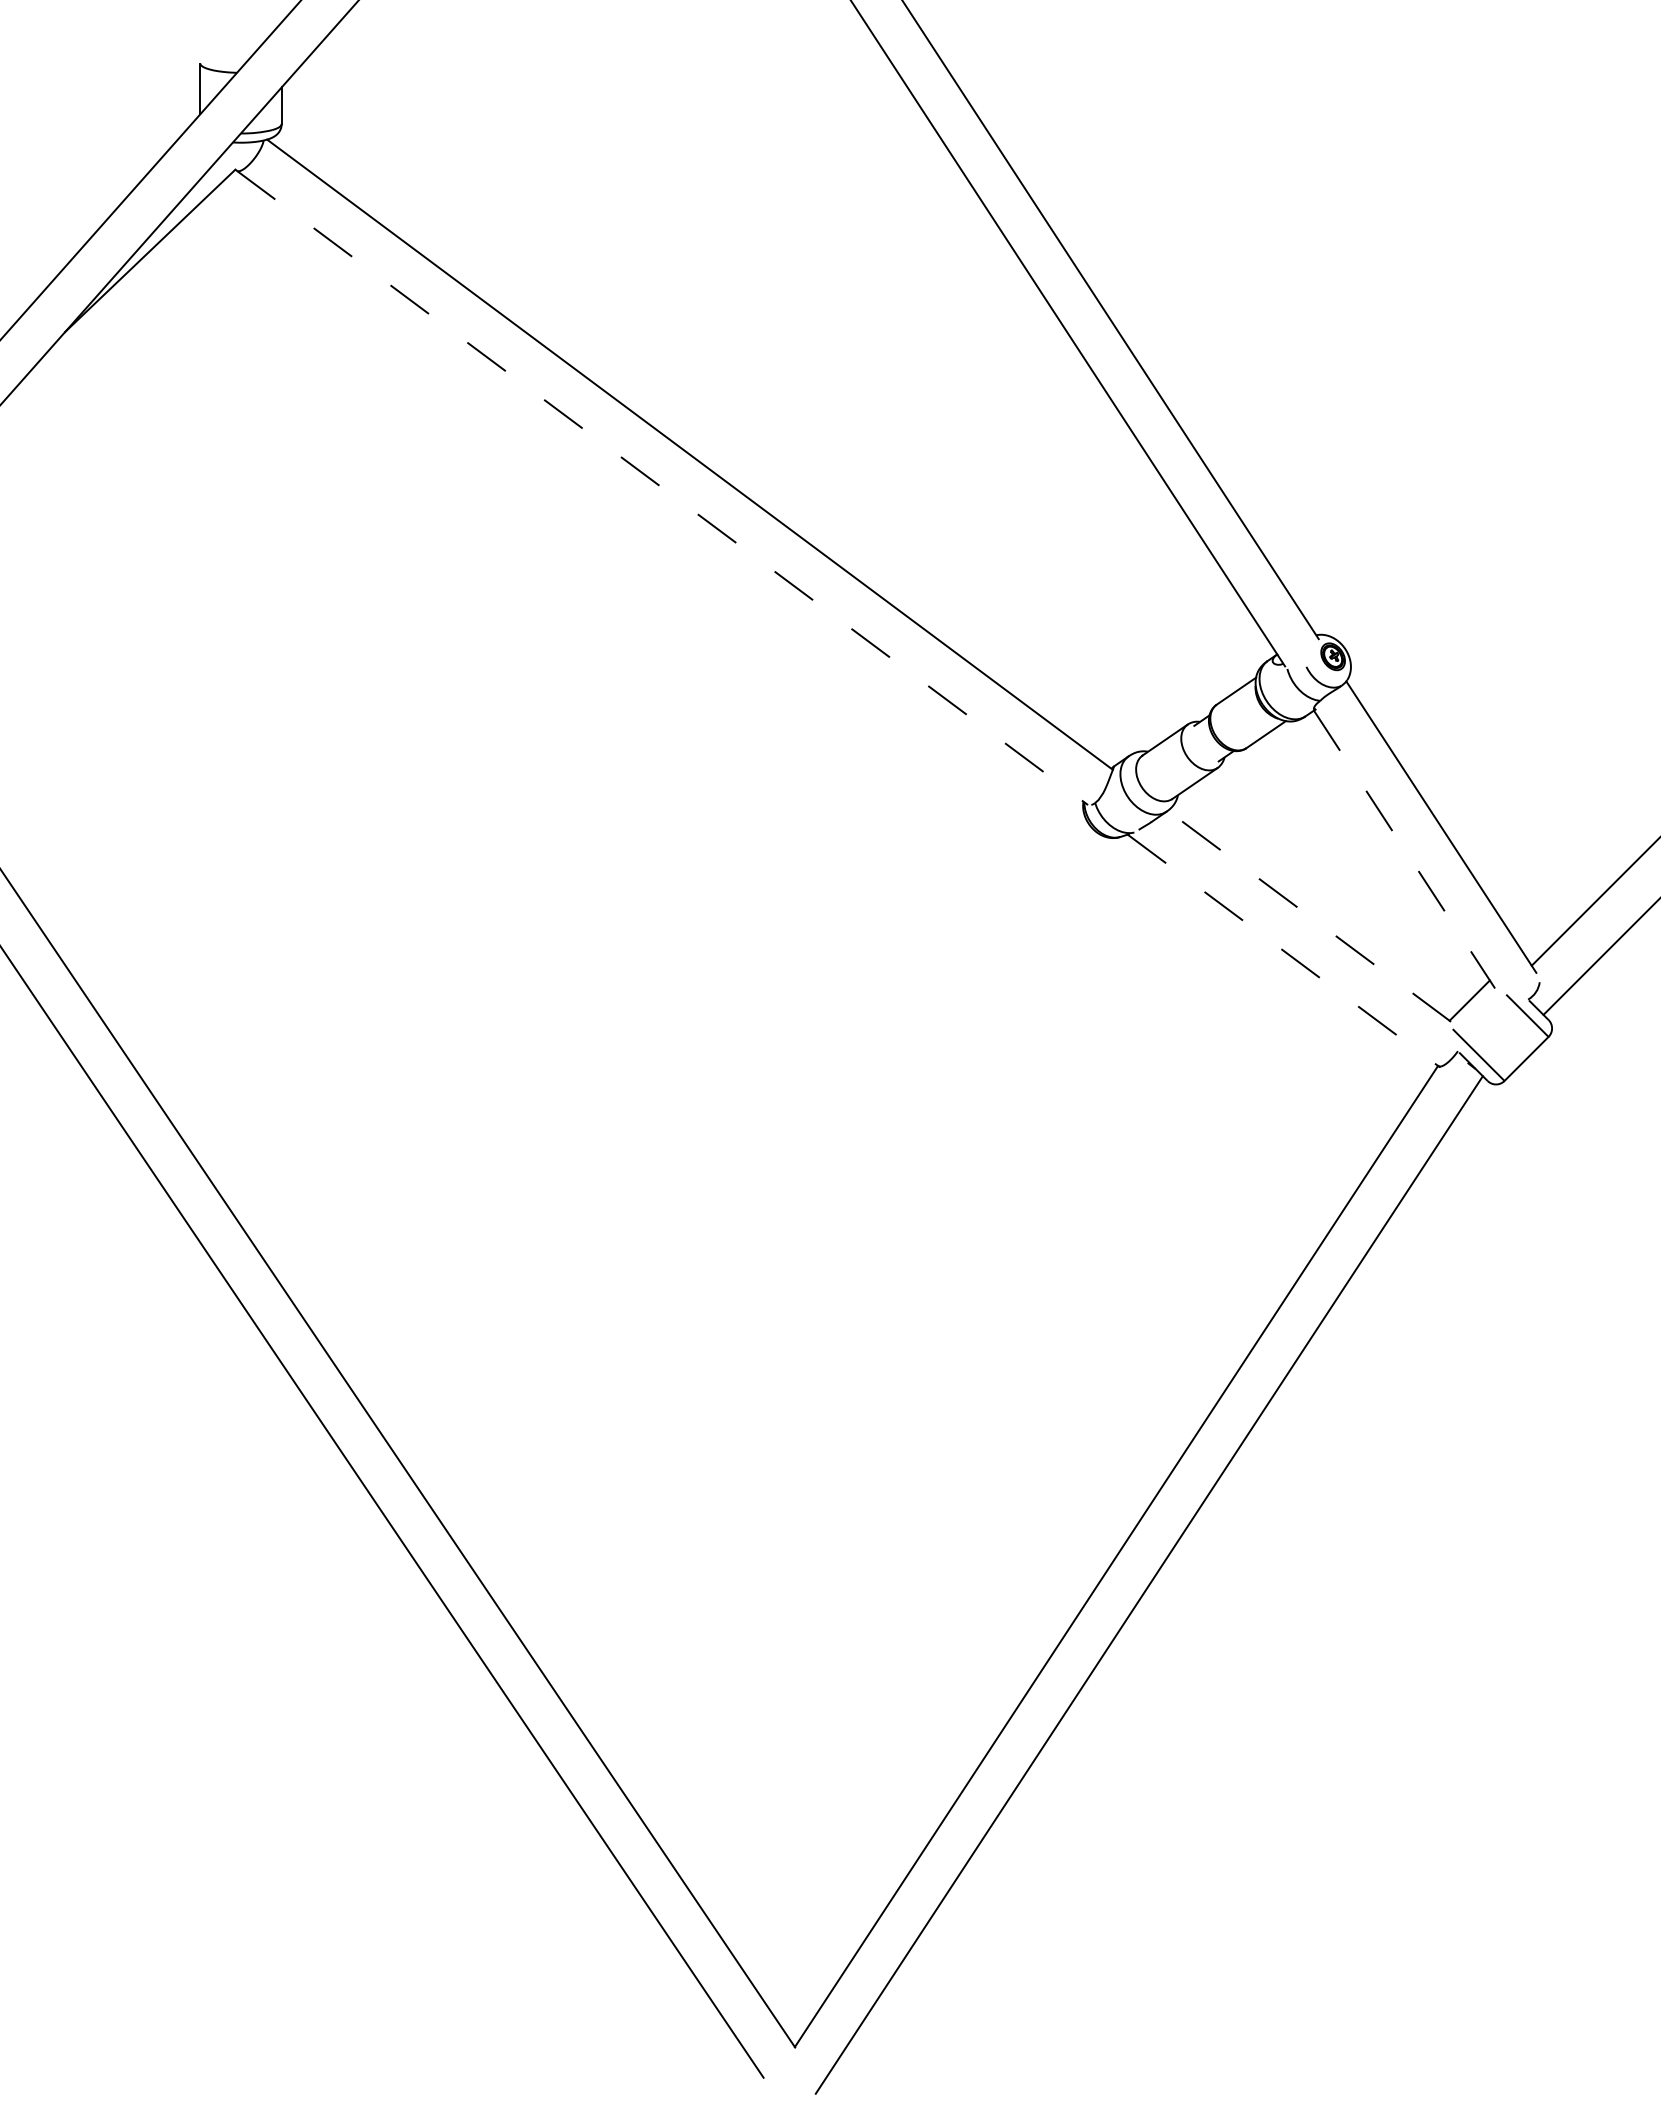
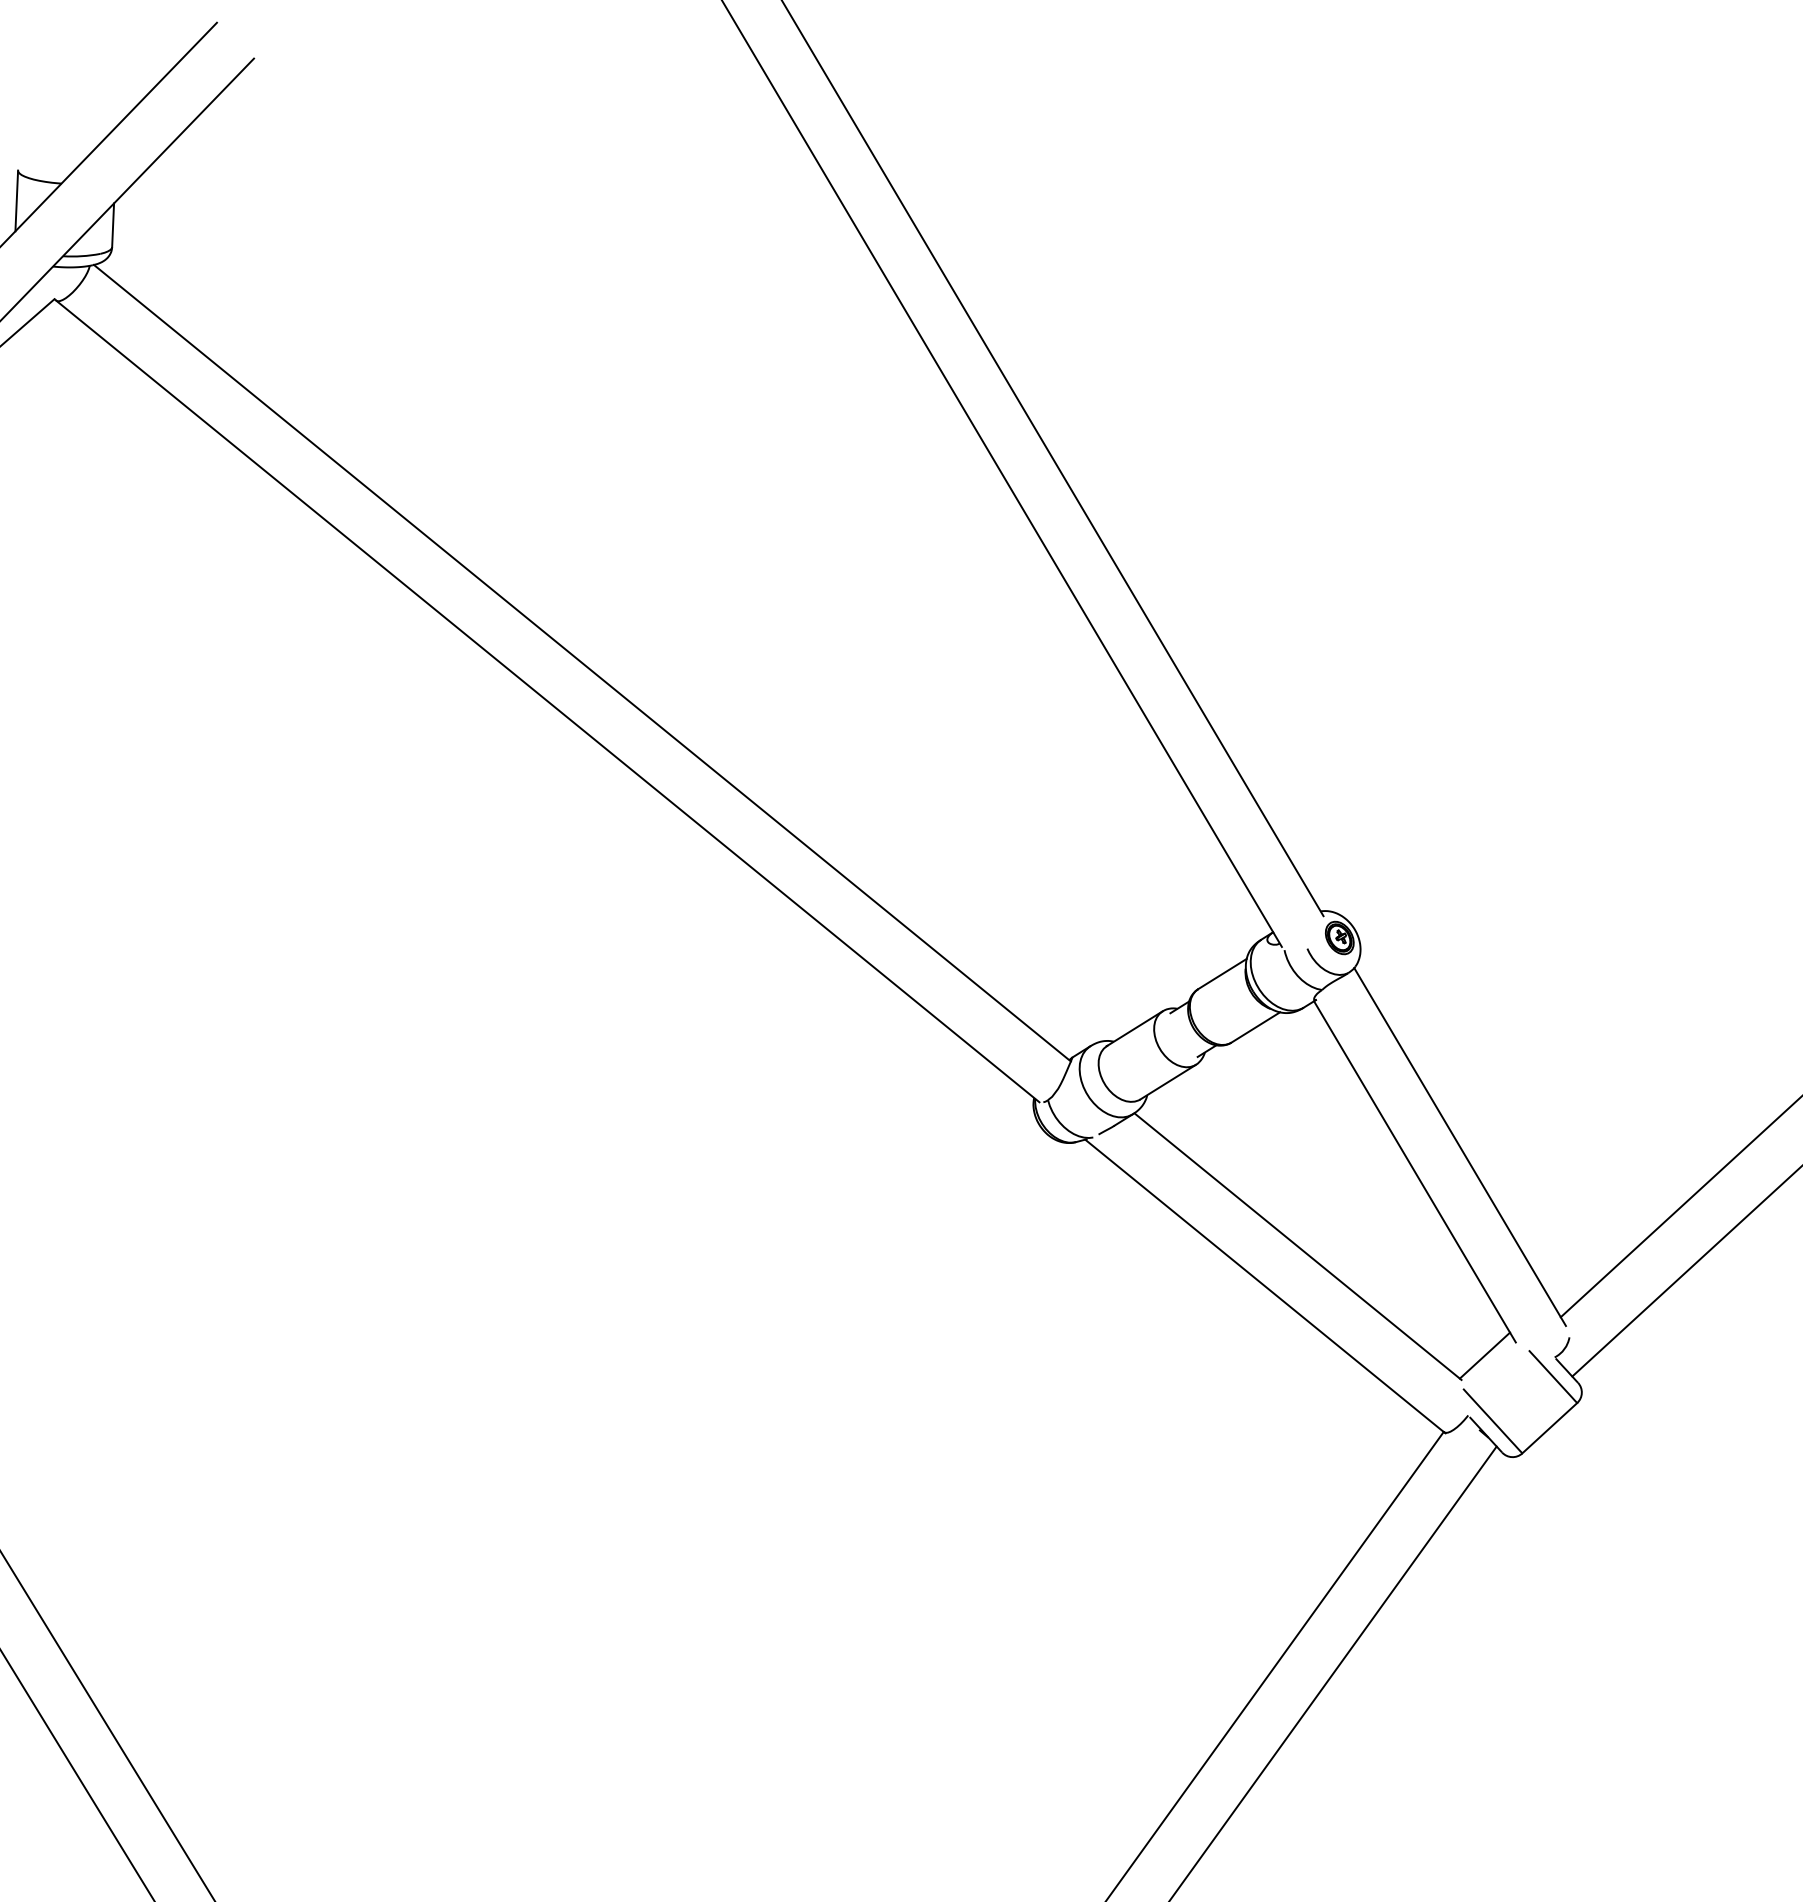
line: (662, 487) -> (547, 700), dashed -> solid
line: (1404, 849) -> (1414, 1171), dashed -> solid
line: (1309, 916) -> (1298, 1246), dashed -> solid
line: (1283, 950) -> (1265, 1286), dashed -> solid

